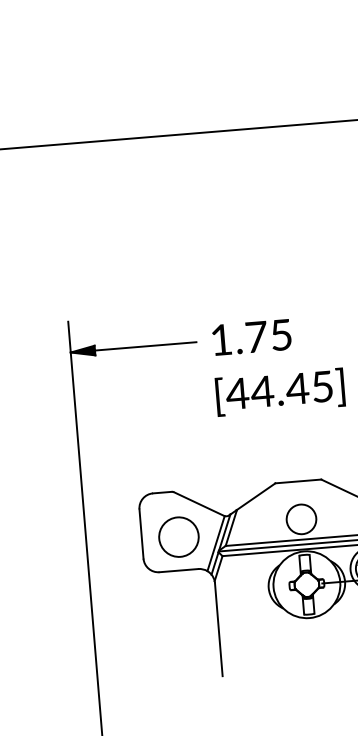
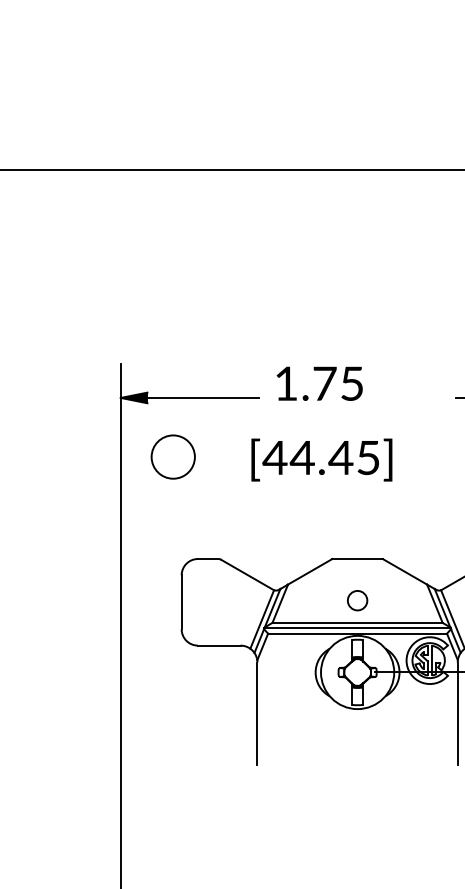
text: (251, 337) -> (319, 383), moved
text: (279, 391) -> (321, 459), moved
circle: (301, 519) -> (357, 600), size x0.6
circle: (178, 536) -> (172, 456), moved

